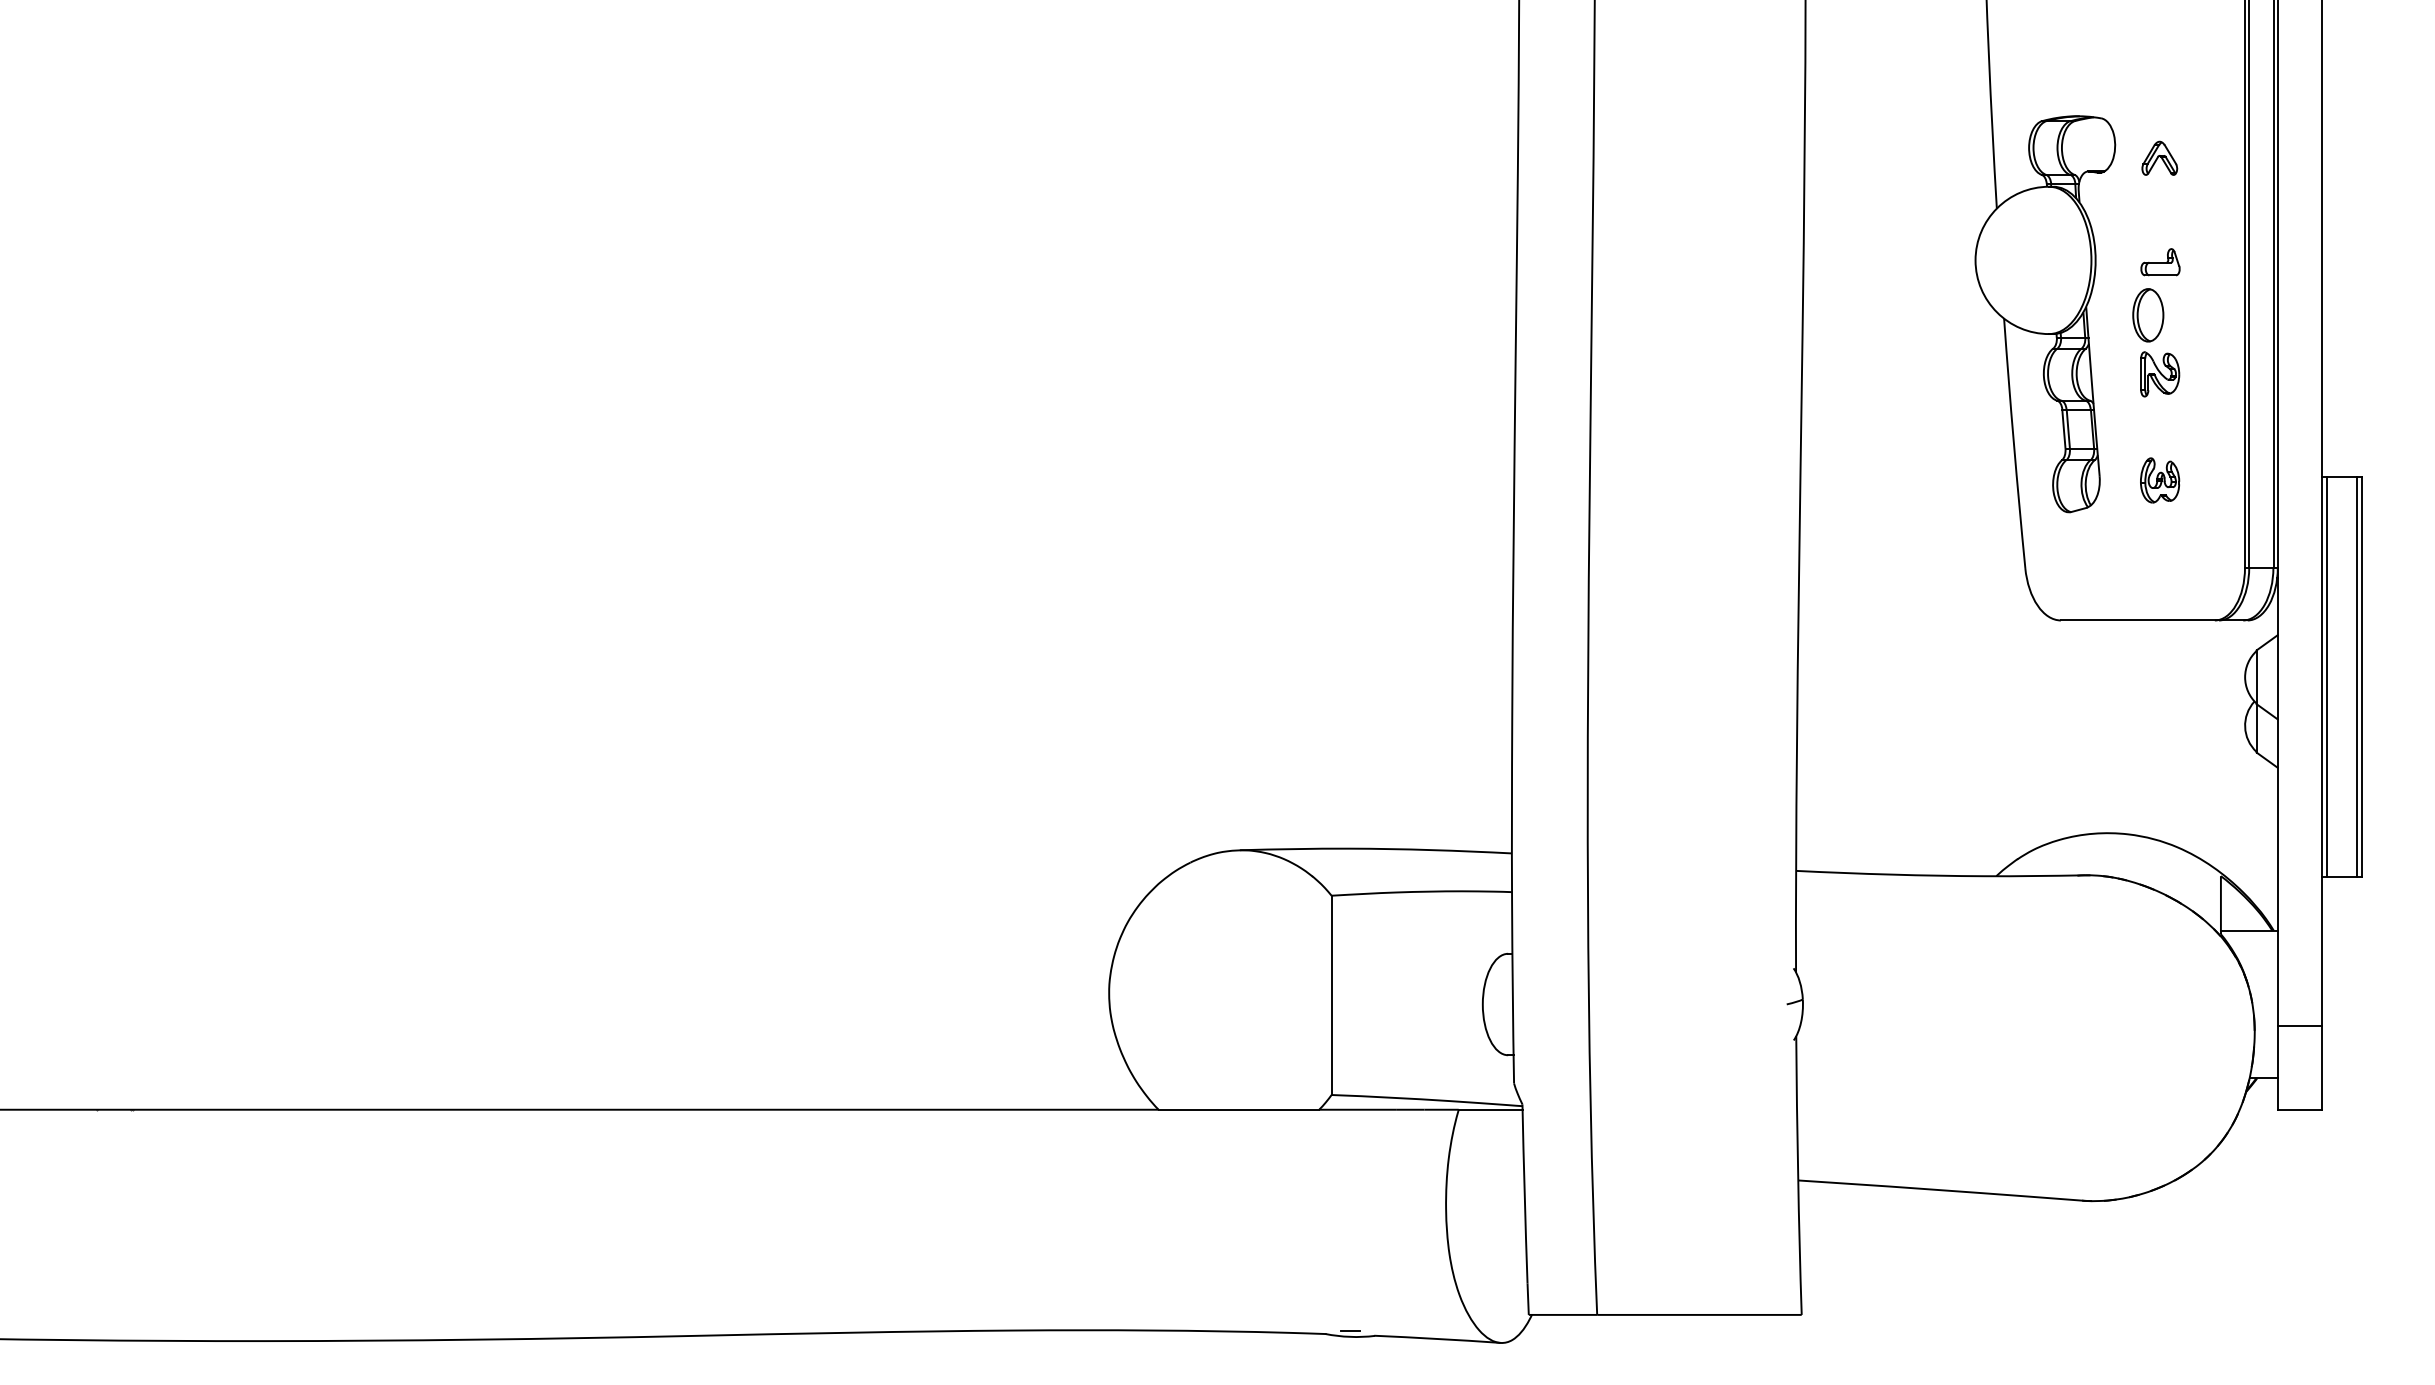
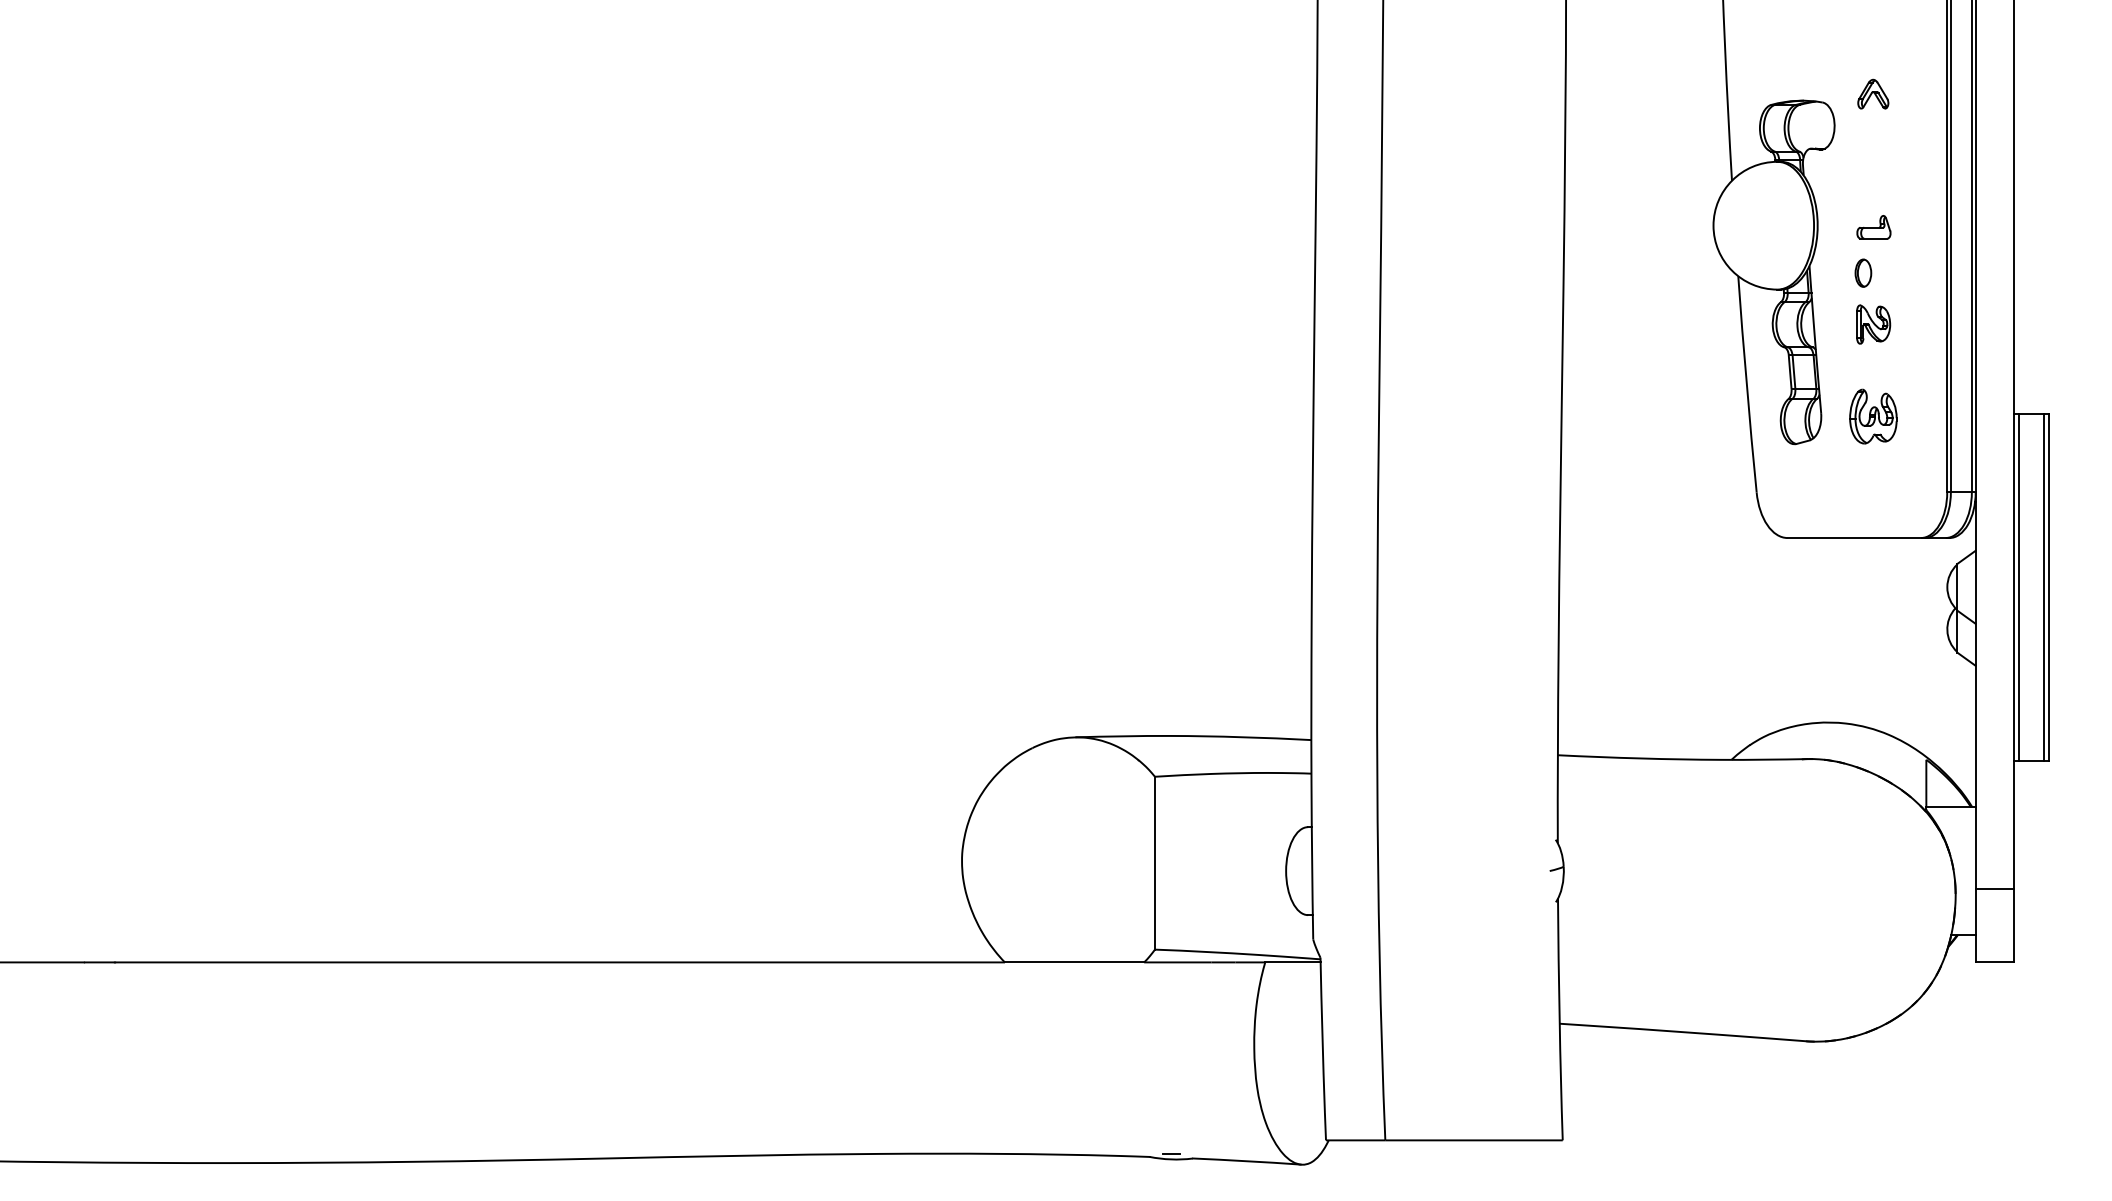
part: (2159, 157) -> (1873, 93), moved
part: (2148, 314) -> (1863, 272), size x0.6
part: (2159, 480) -> (1873, 416), size x1.4

